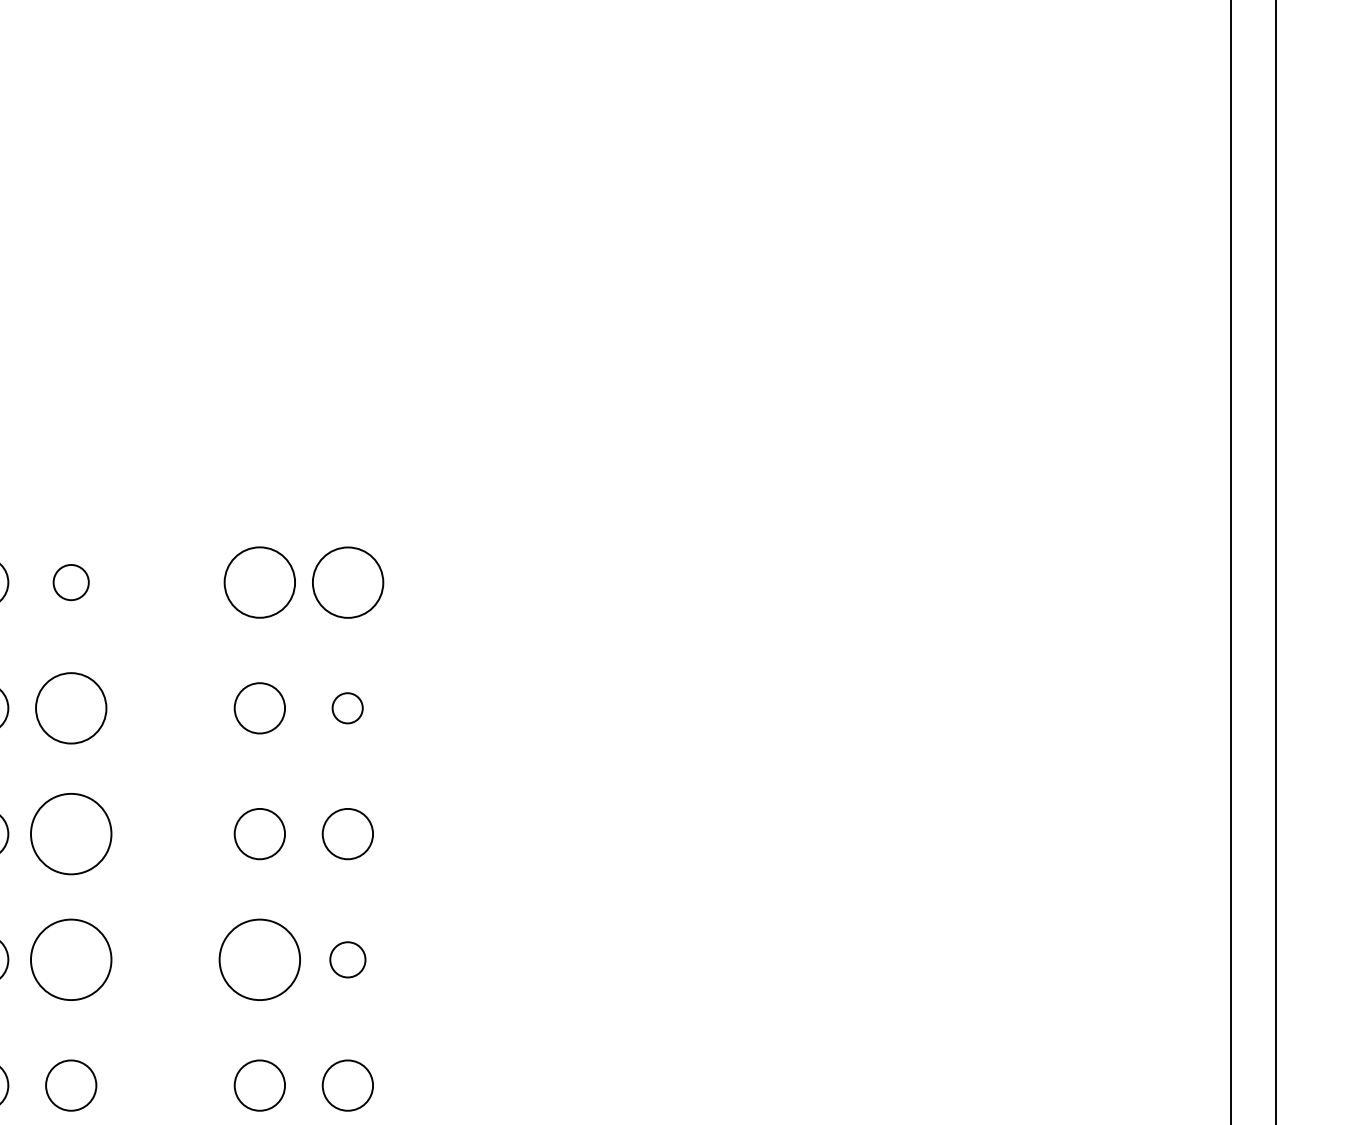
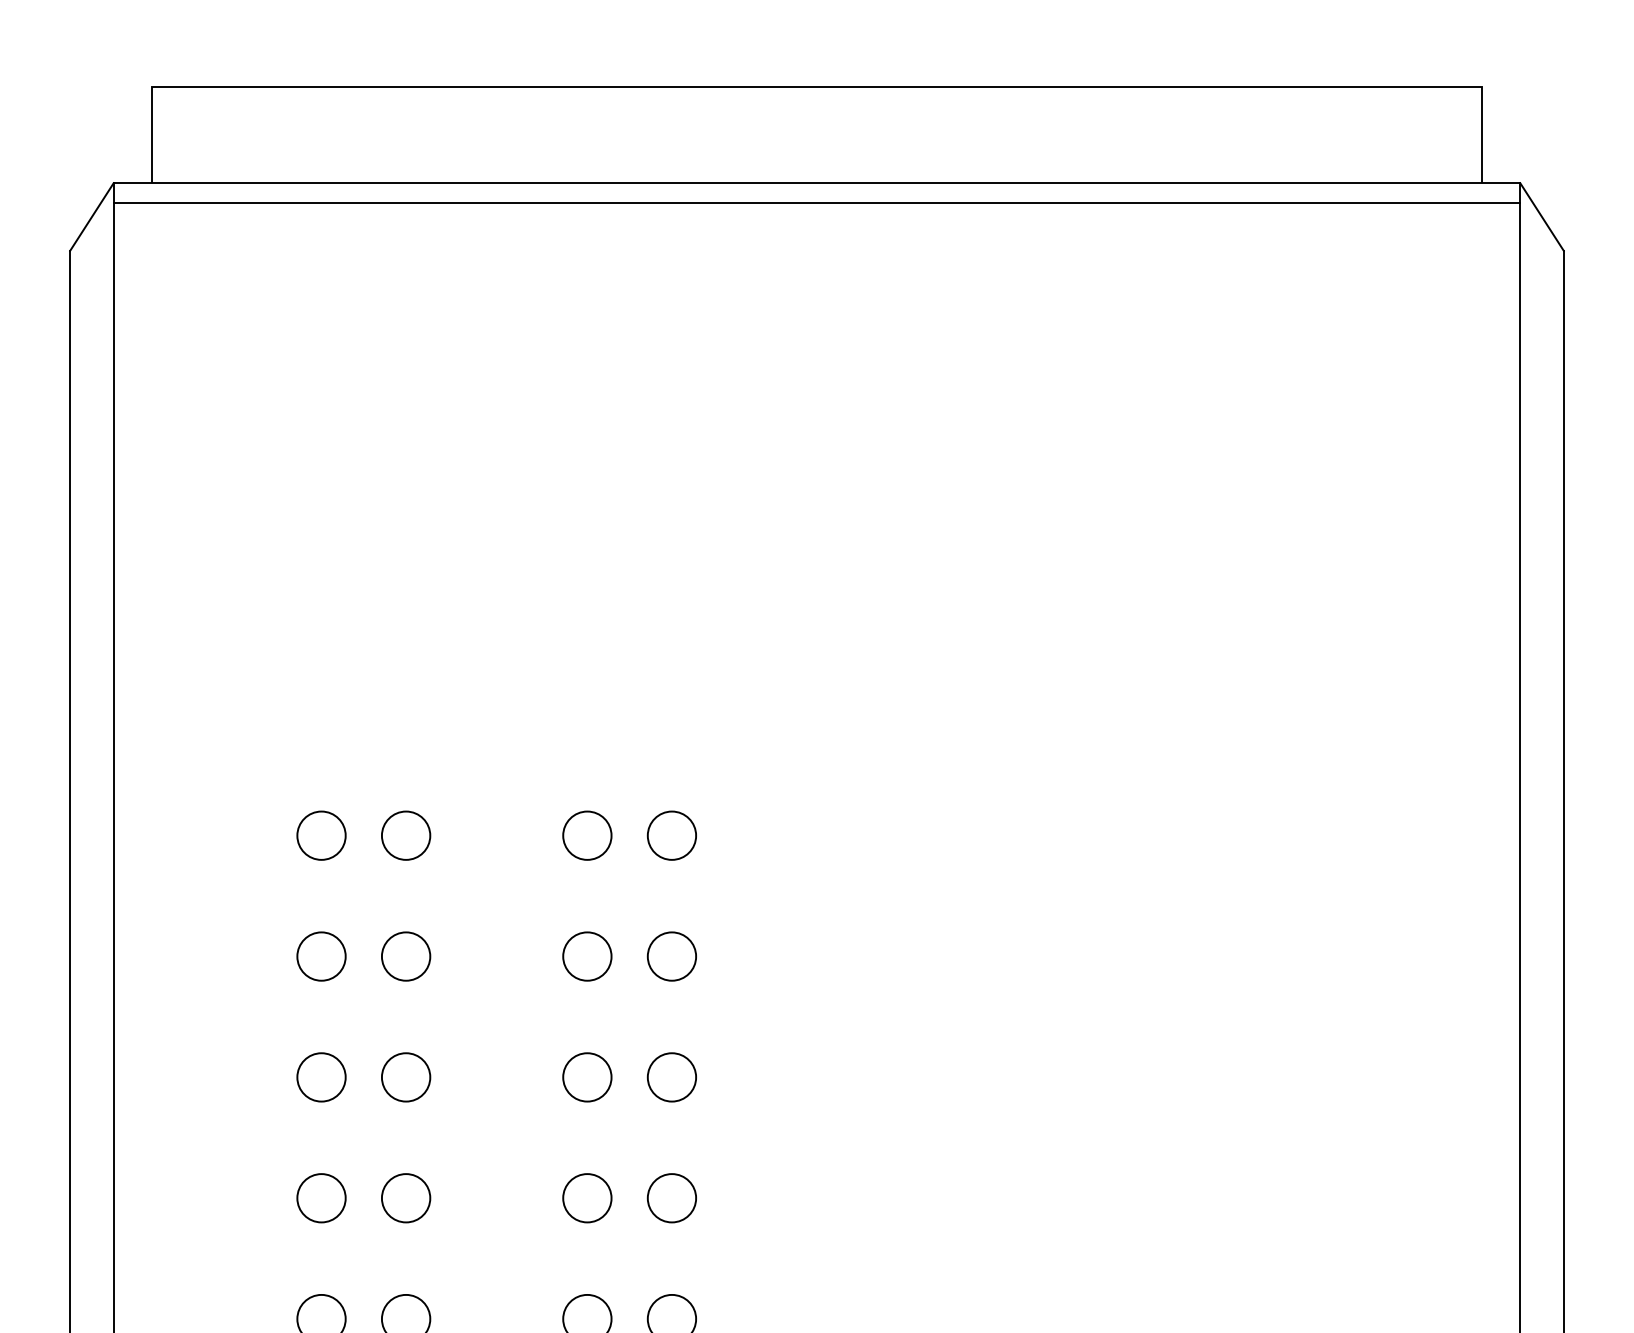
circle: (70, 582) -> (405, 835), size x1.43
circle: (259, 582) -> (587, 835), size x0.71
circle: (347, 582) -> (671, 835), size x0.71
circle: (70, 708) -> (405, 956), size x0.71
circle: (347, 708) -> (671, 956), size x1.67
circle: (70, 834) -> (405, 1077), size x0.62
circle: (70, 960) -> (405, 1198), size x0.62
circle: (259, 960) -> (587, 1198), size x0.62
circle: (347, 960) -> (671, 1198), size x1.43

